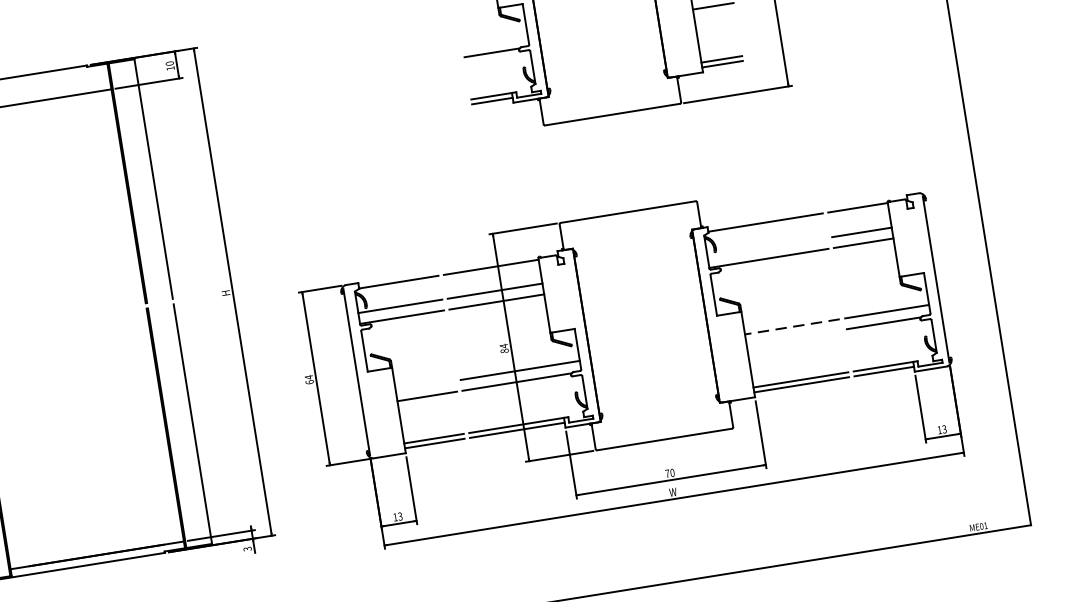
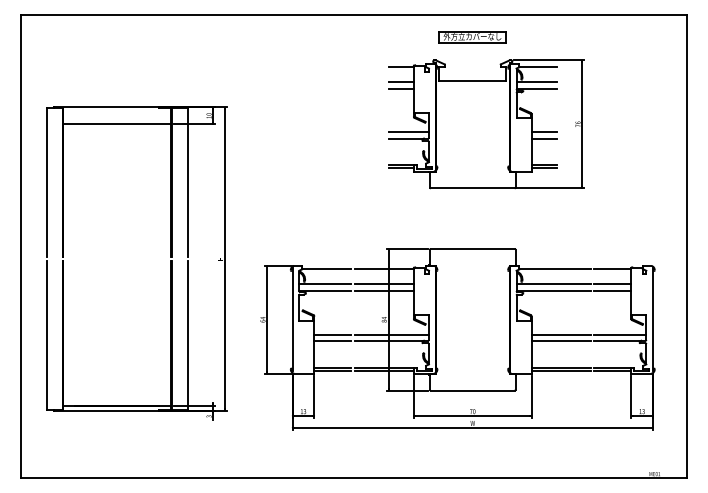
line: (715, 17) -> (544, 139), added
line: (494, 41) -> (408, 132), added
line: (767, 248) -> (553, 284), added
line: (791, 326) -> (560, 334), dashed -> solid
line: (792, 338) -> (560, 341), added
line: (424, 385) -> (332, 334), added

